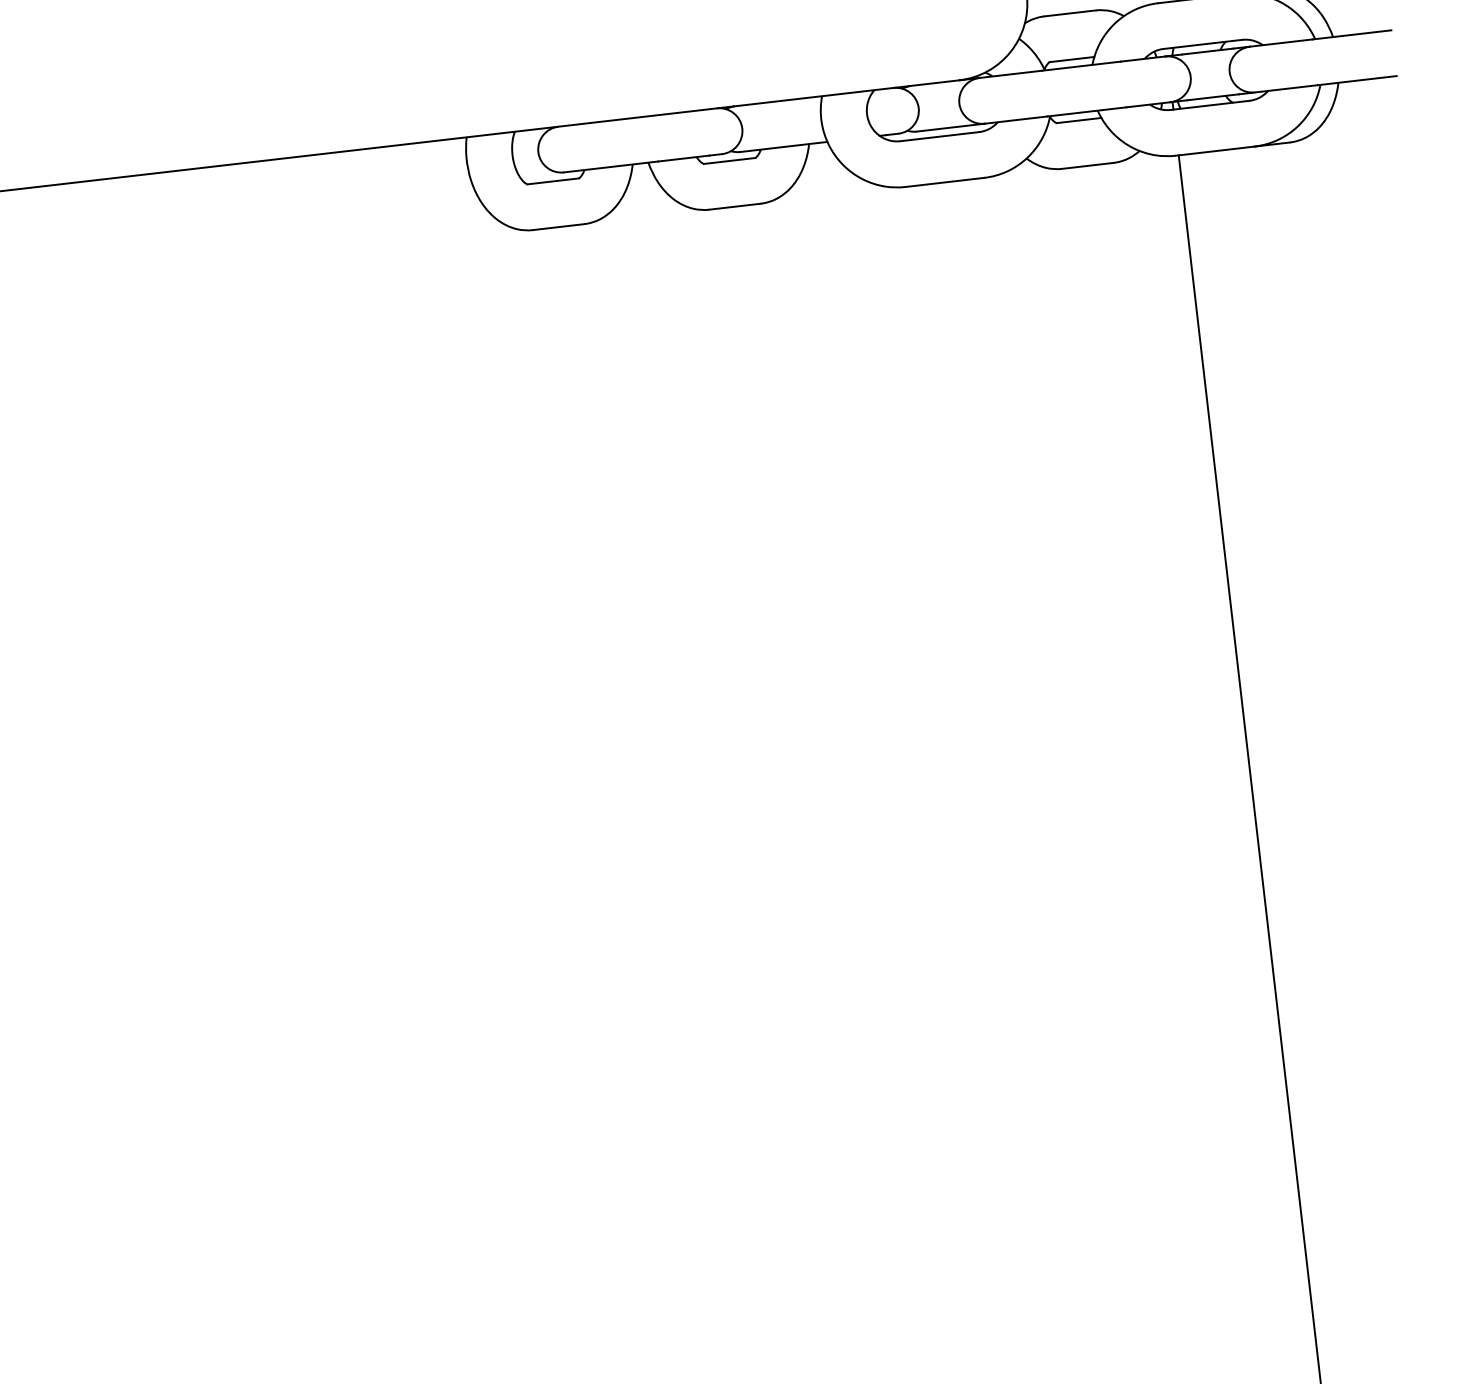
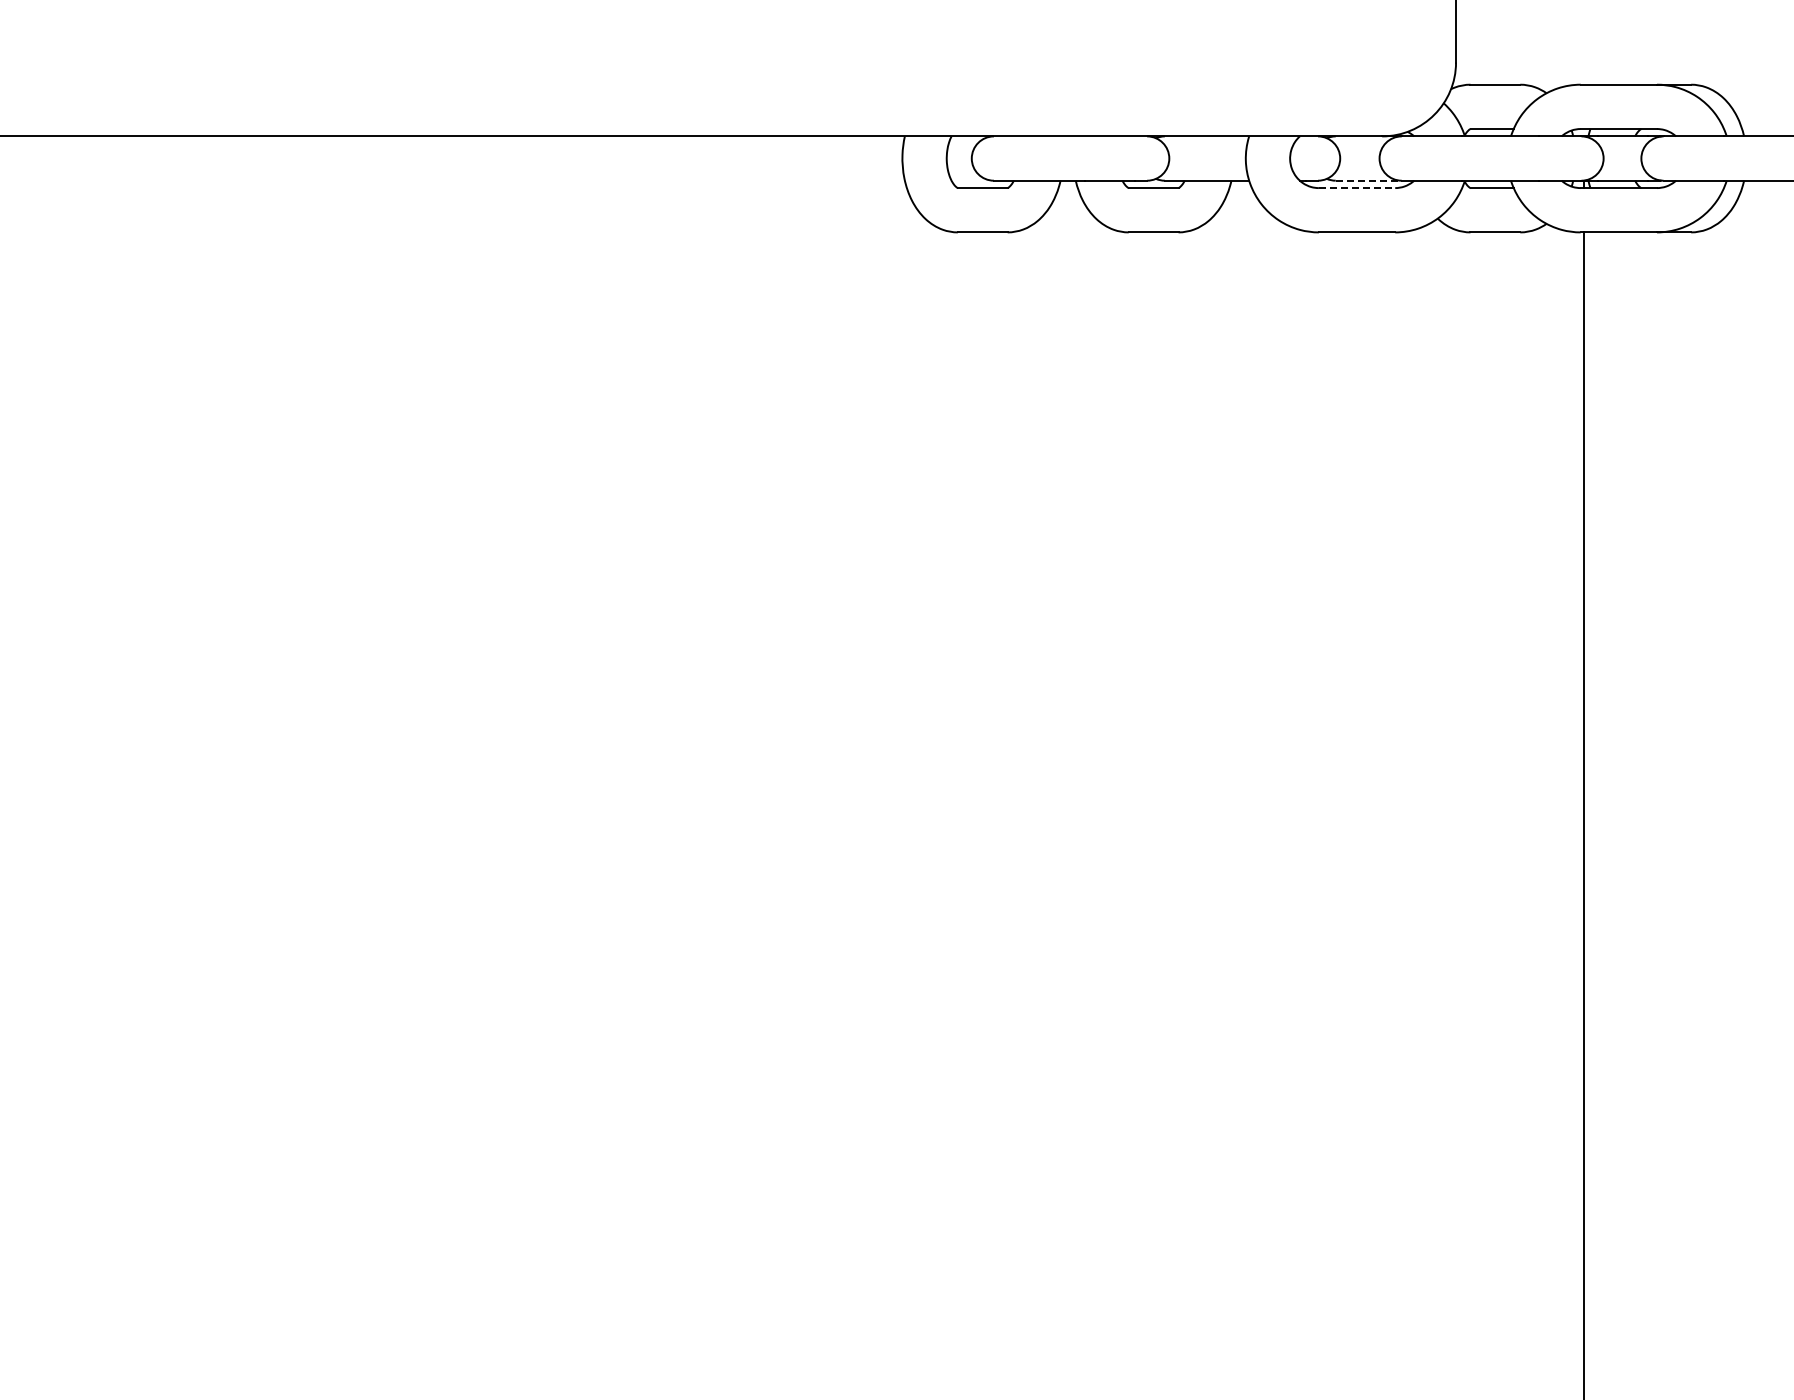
line: (951, 127) -> (1369, 180), solid -> dashed
line: (940, 137) -> (1357, 188), solid -> dashed

